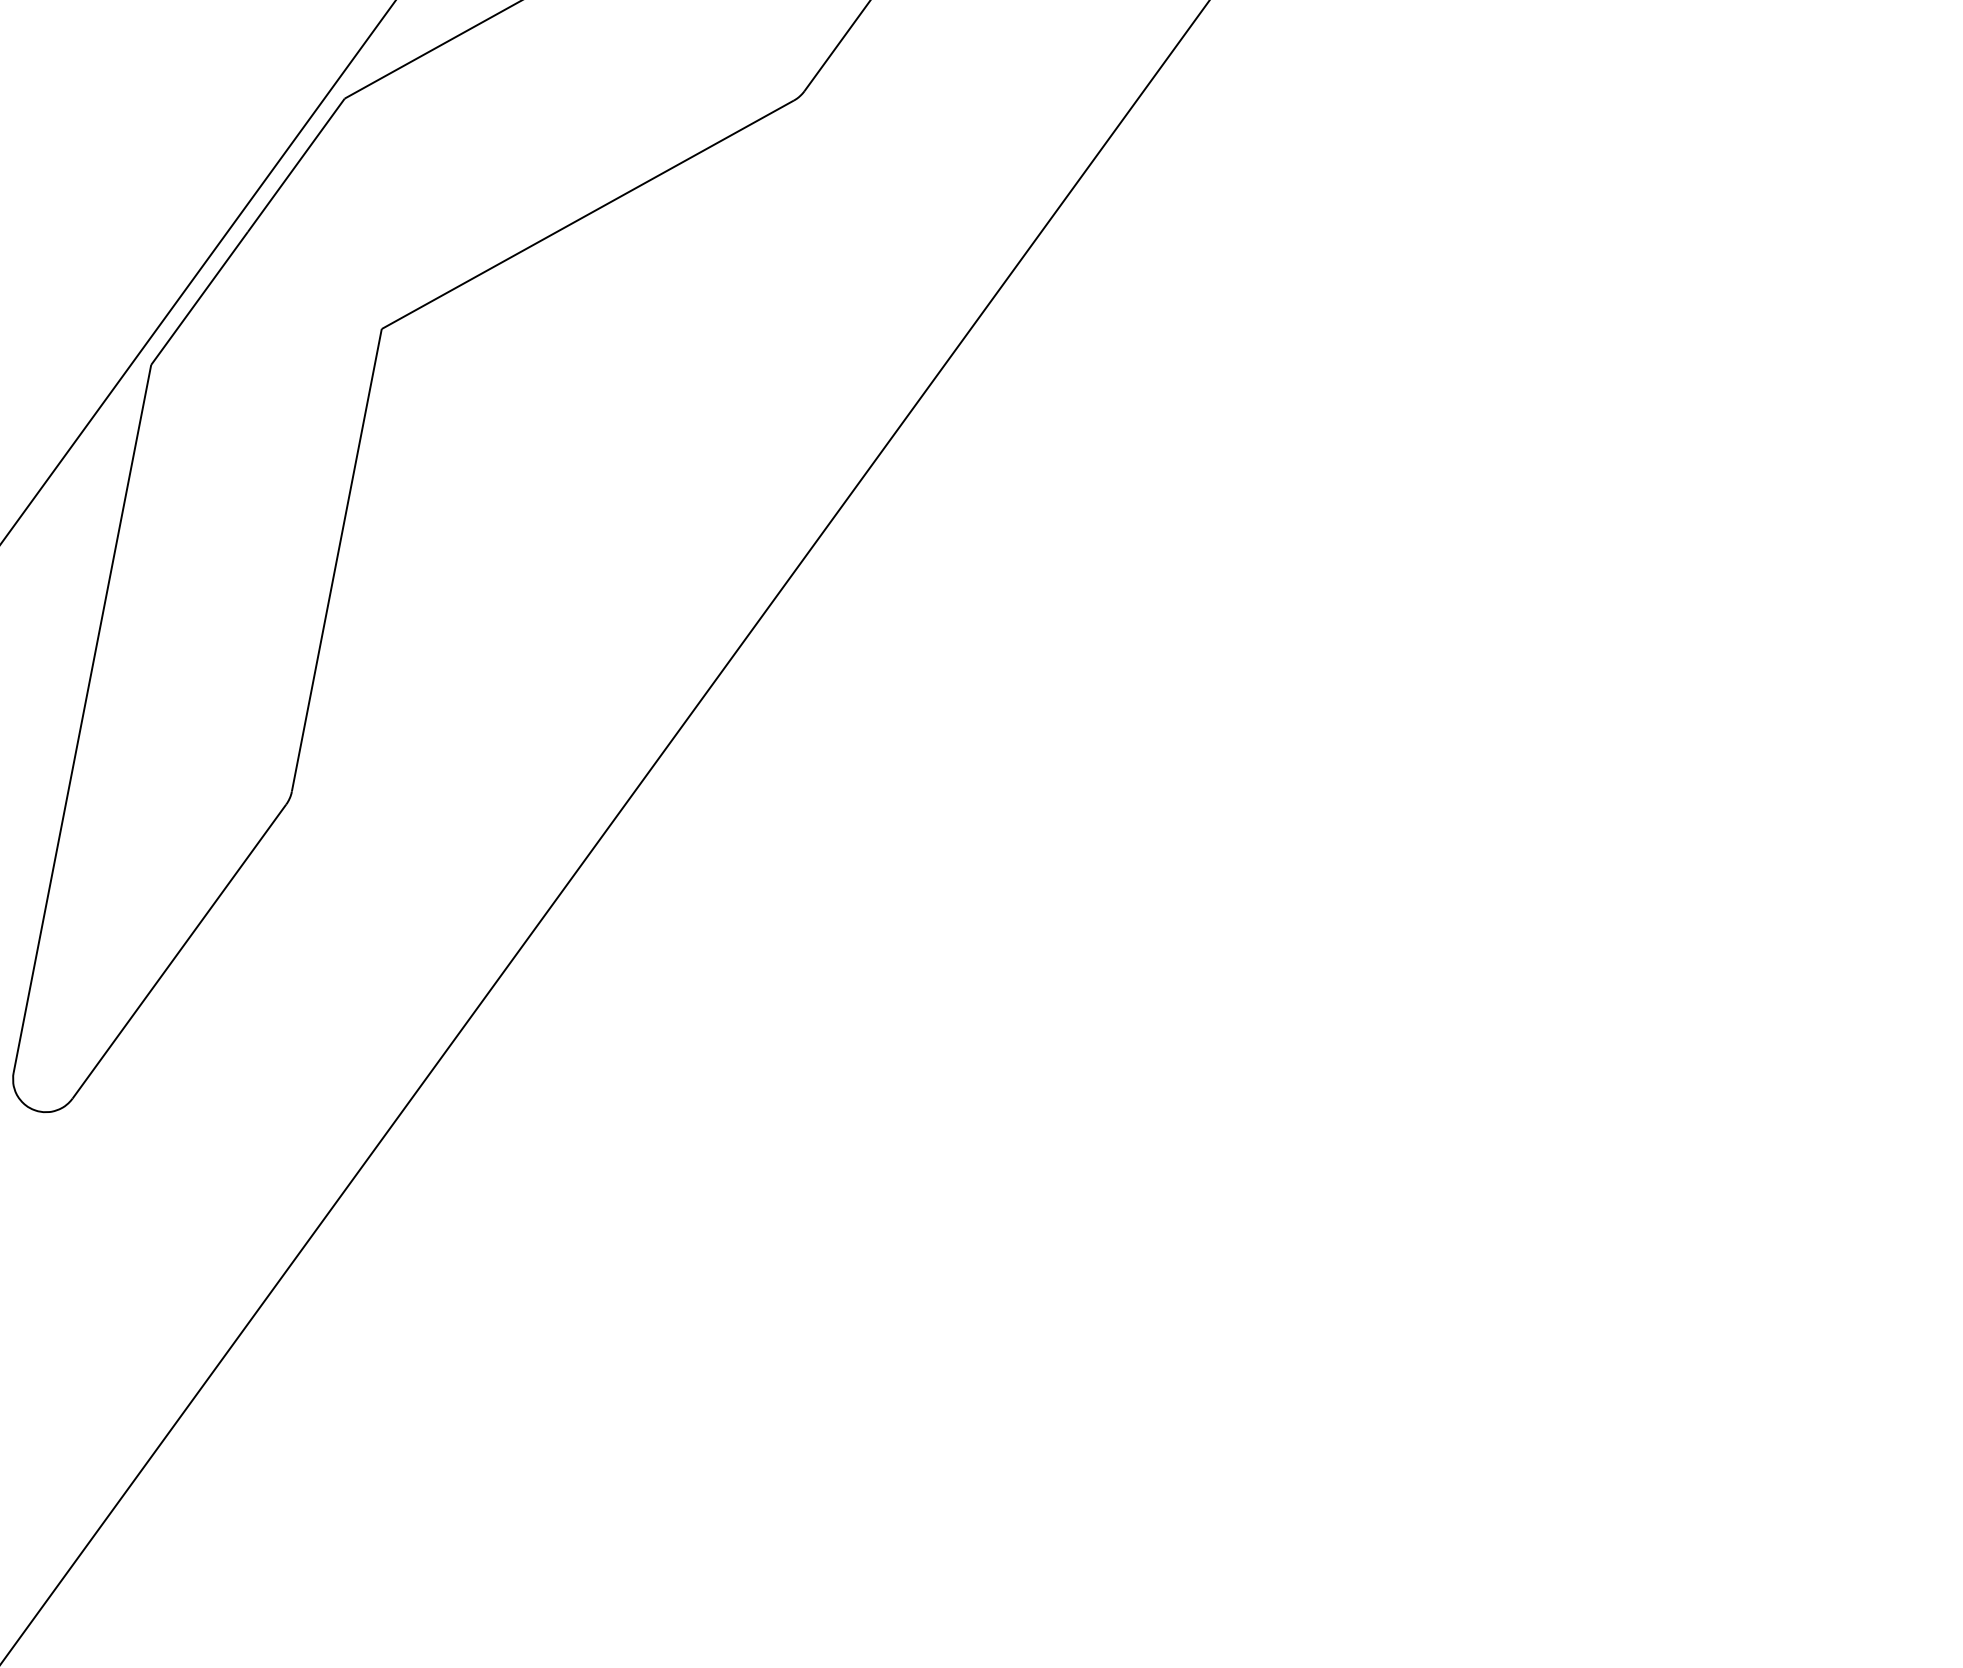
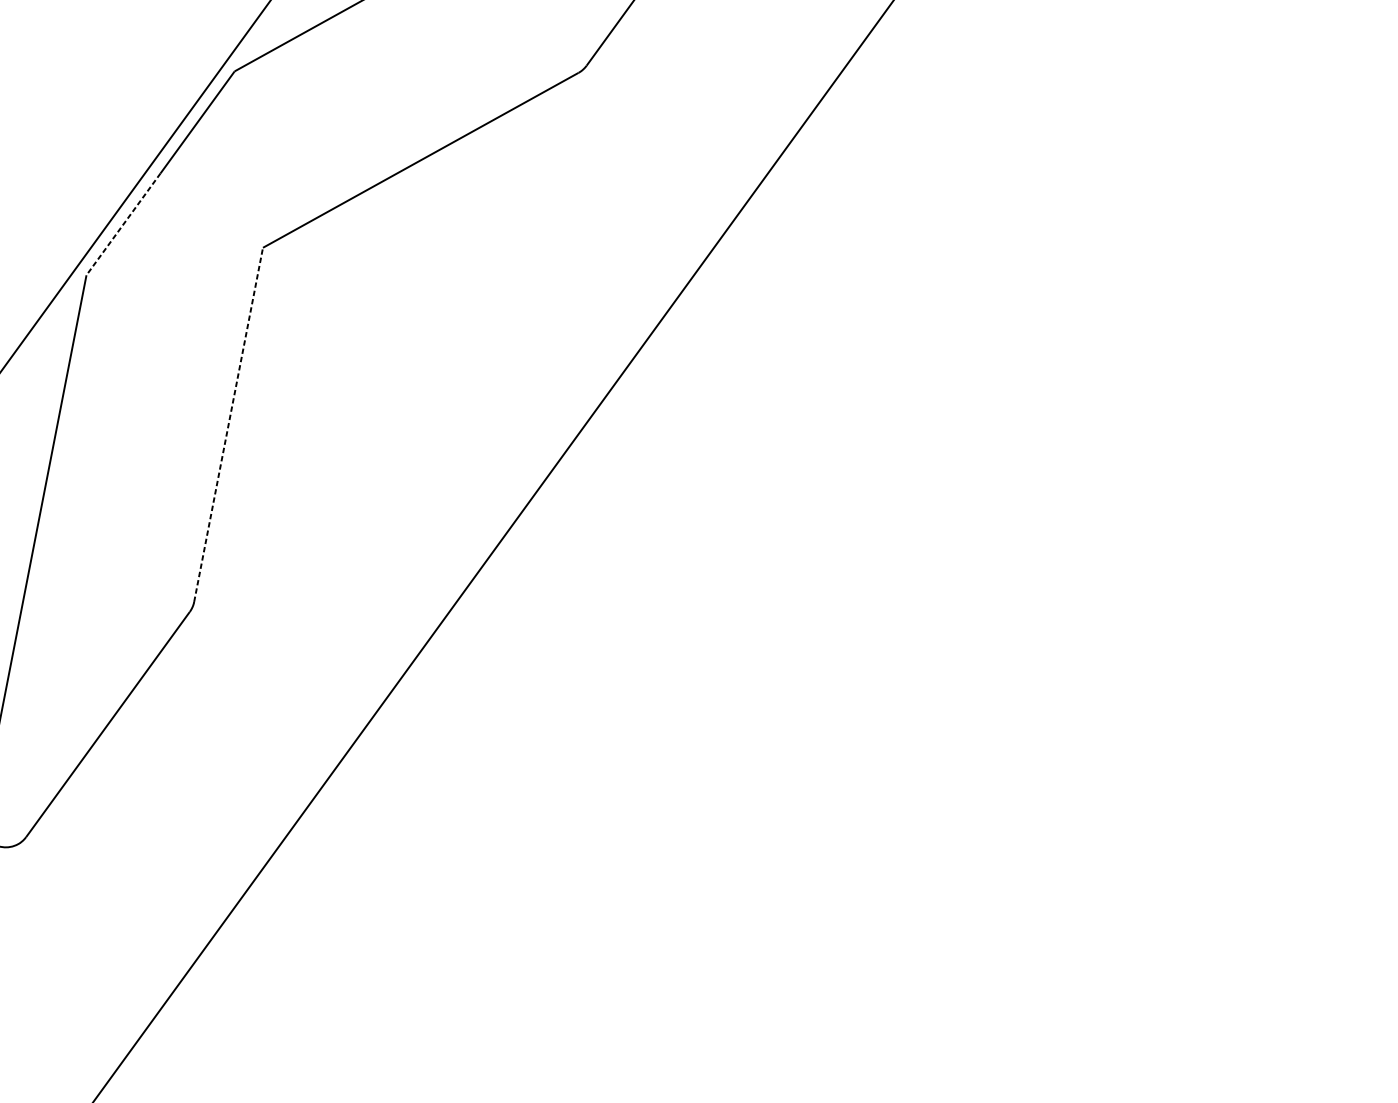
line: (199, 298) -> (123, 224), solid -> dashed
line: (336, 560) -> (228, 425), solid -> dashed

